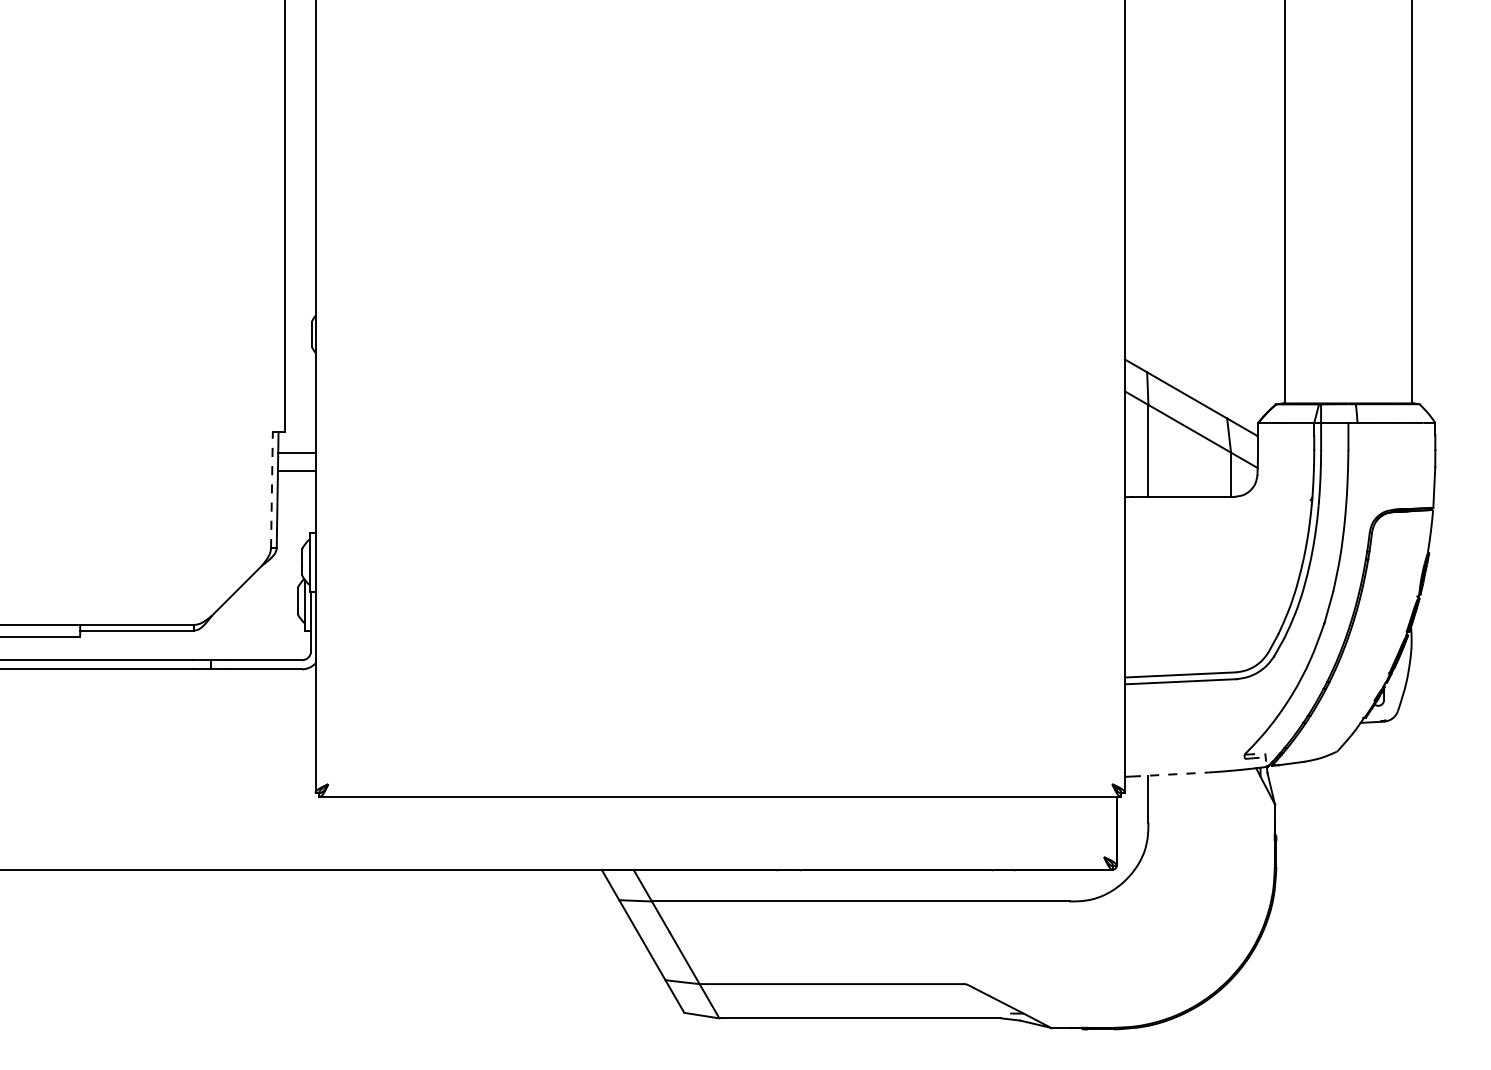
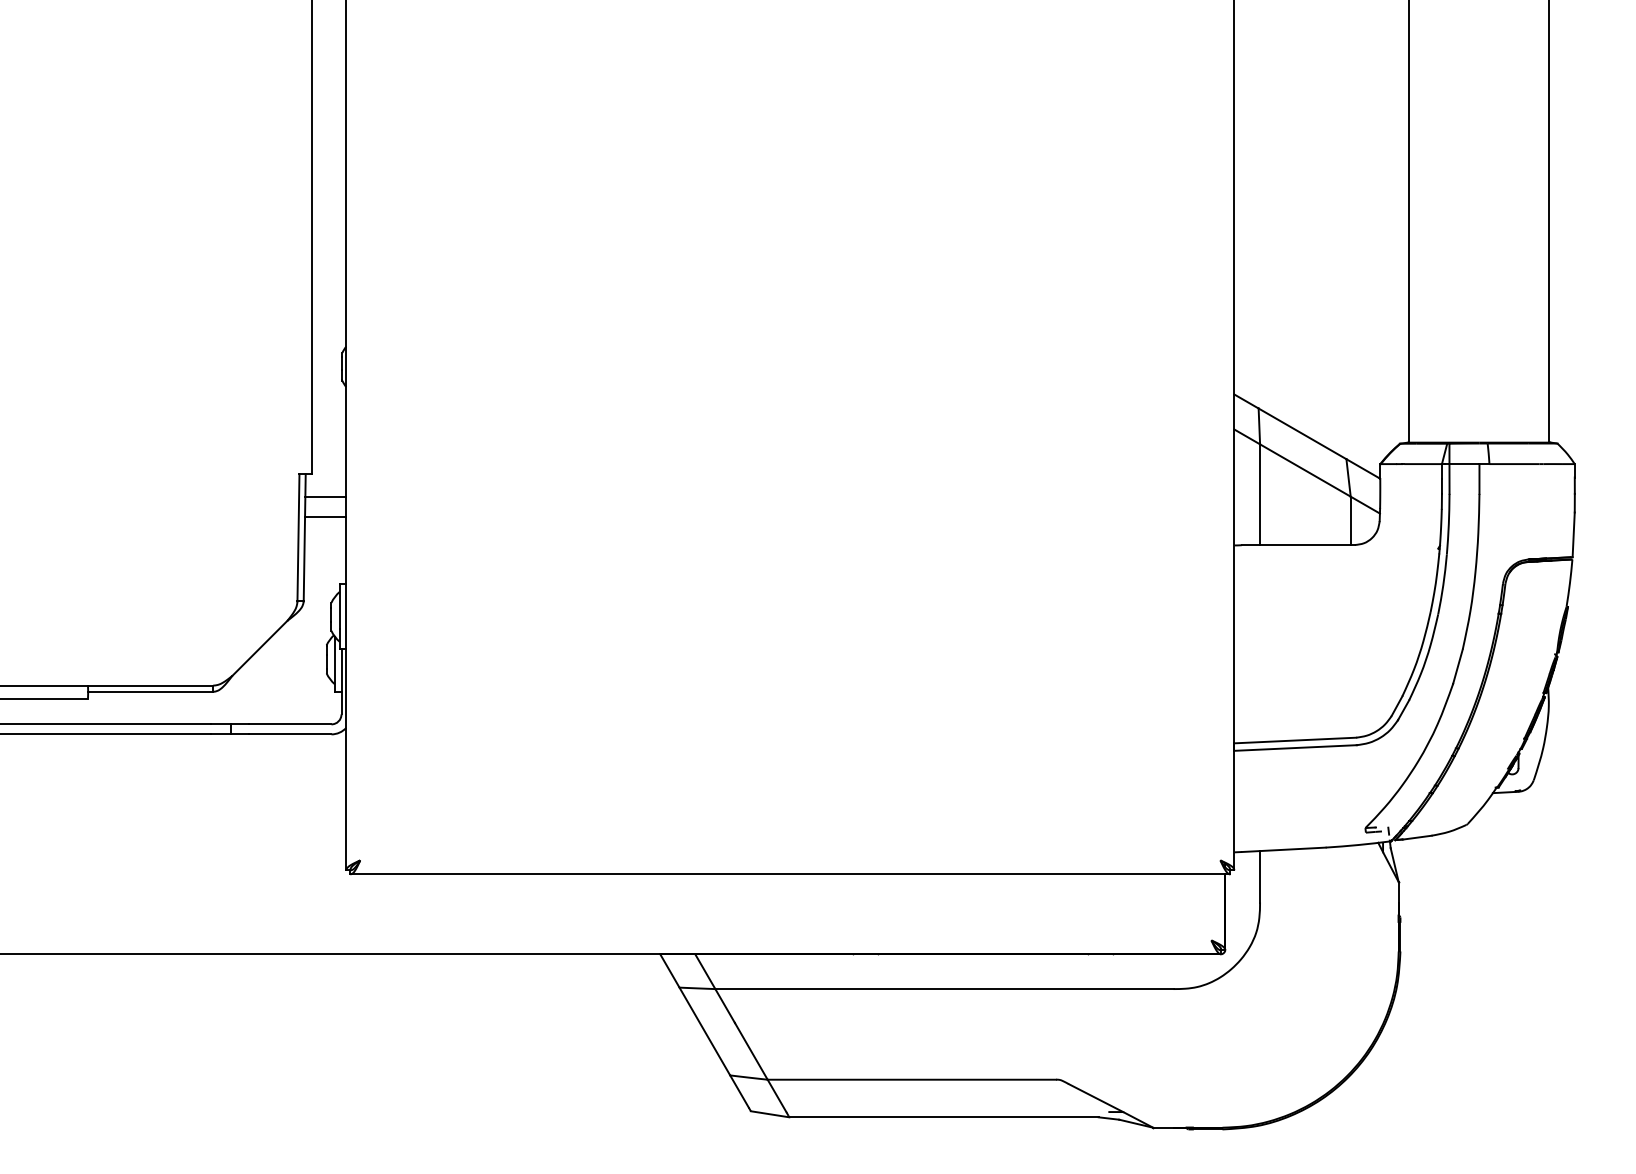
line: (271, 489) -> (297, 537), dashed -> solid
line: (1170, 774) -> (1284, 849), dashed -> solid

